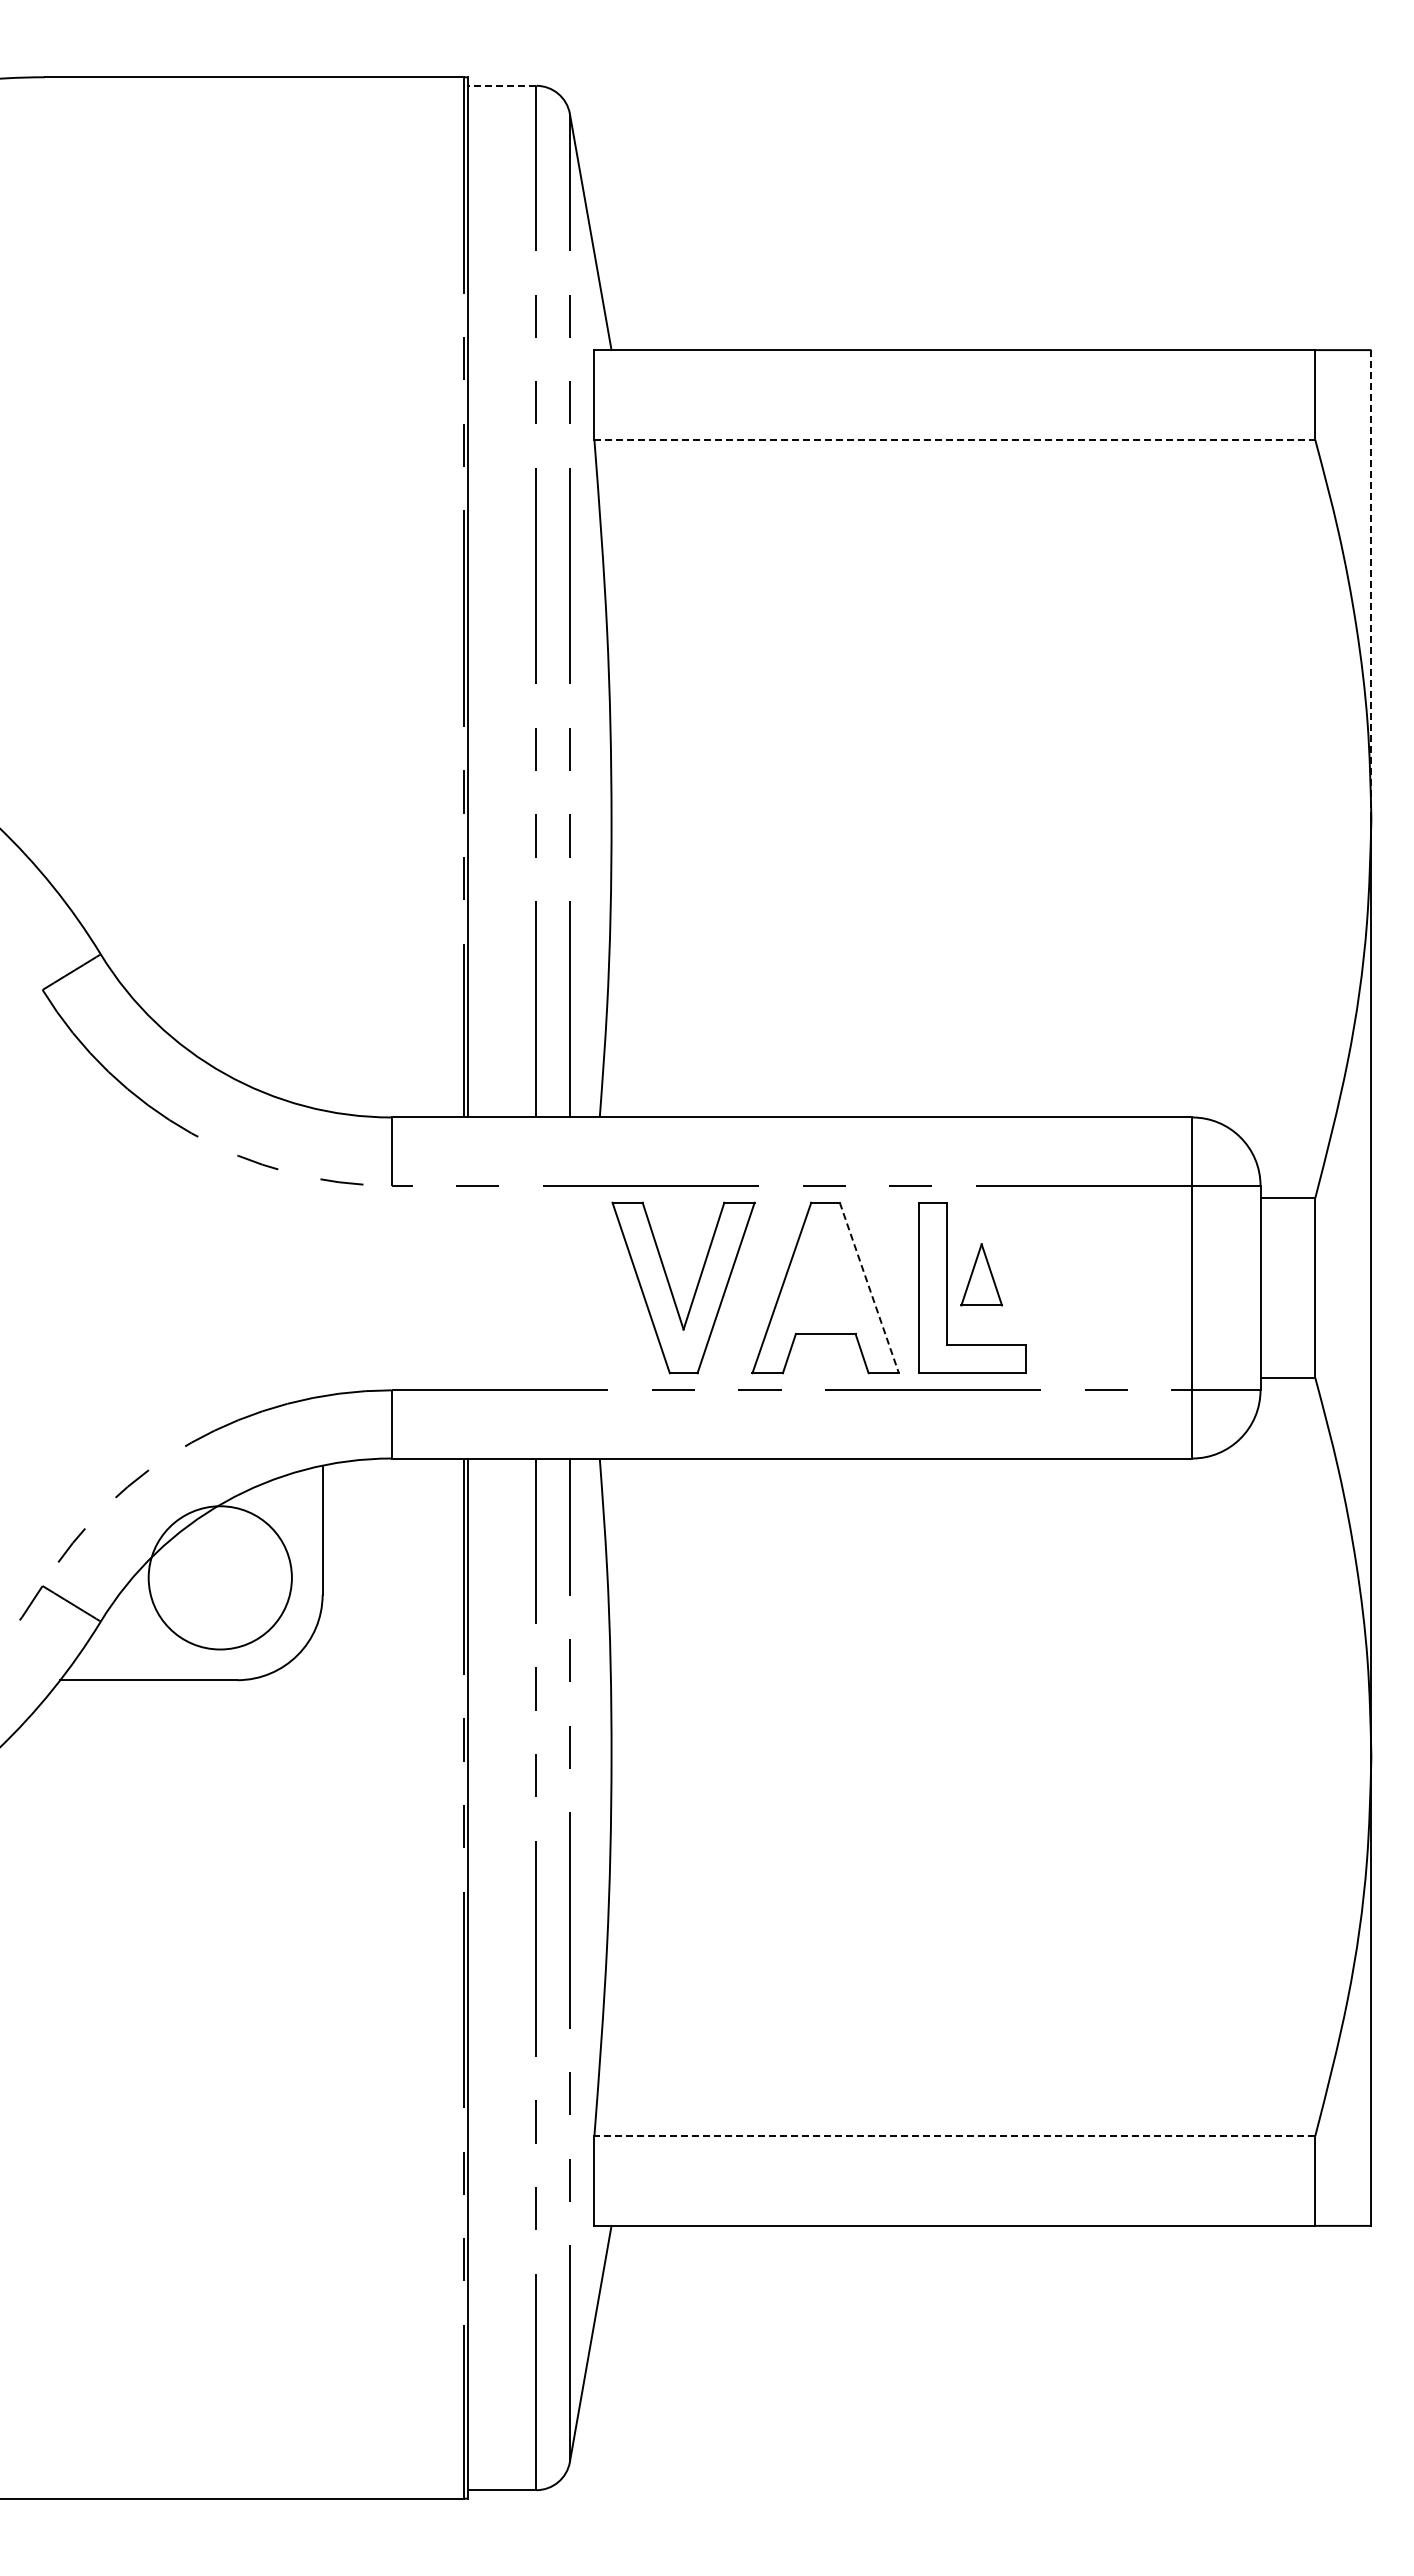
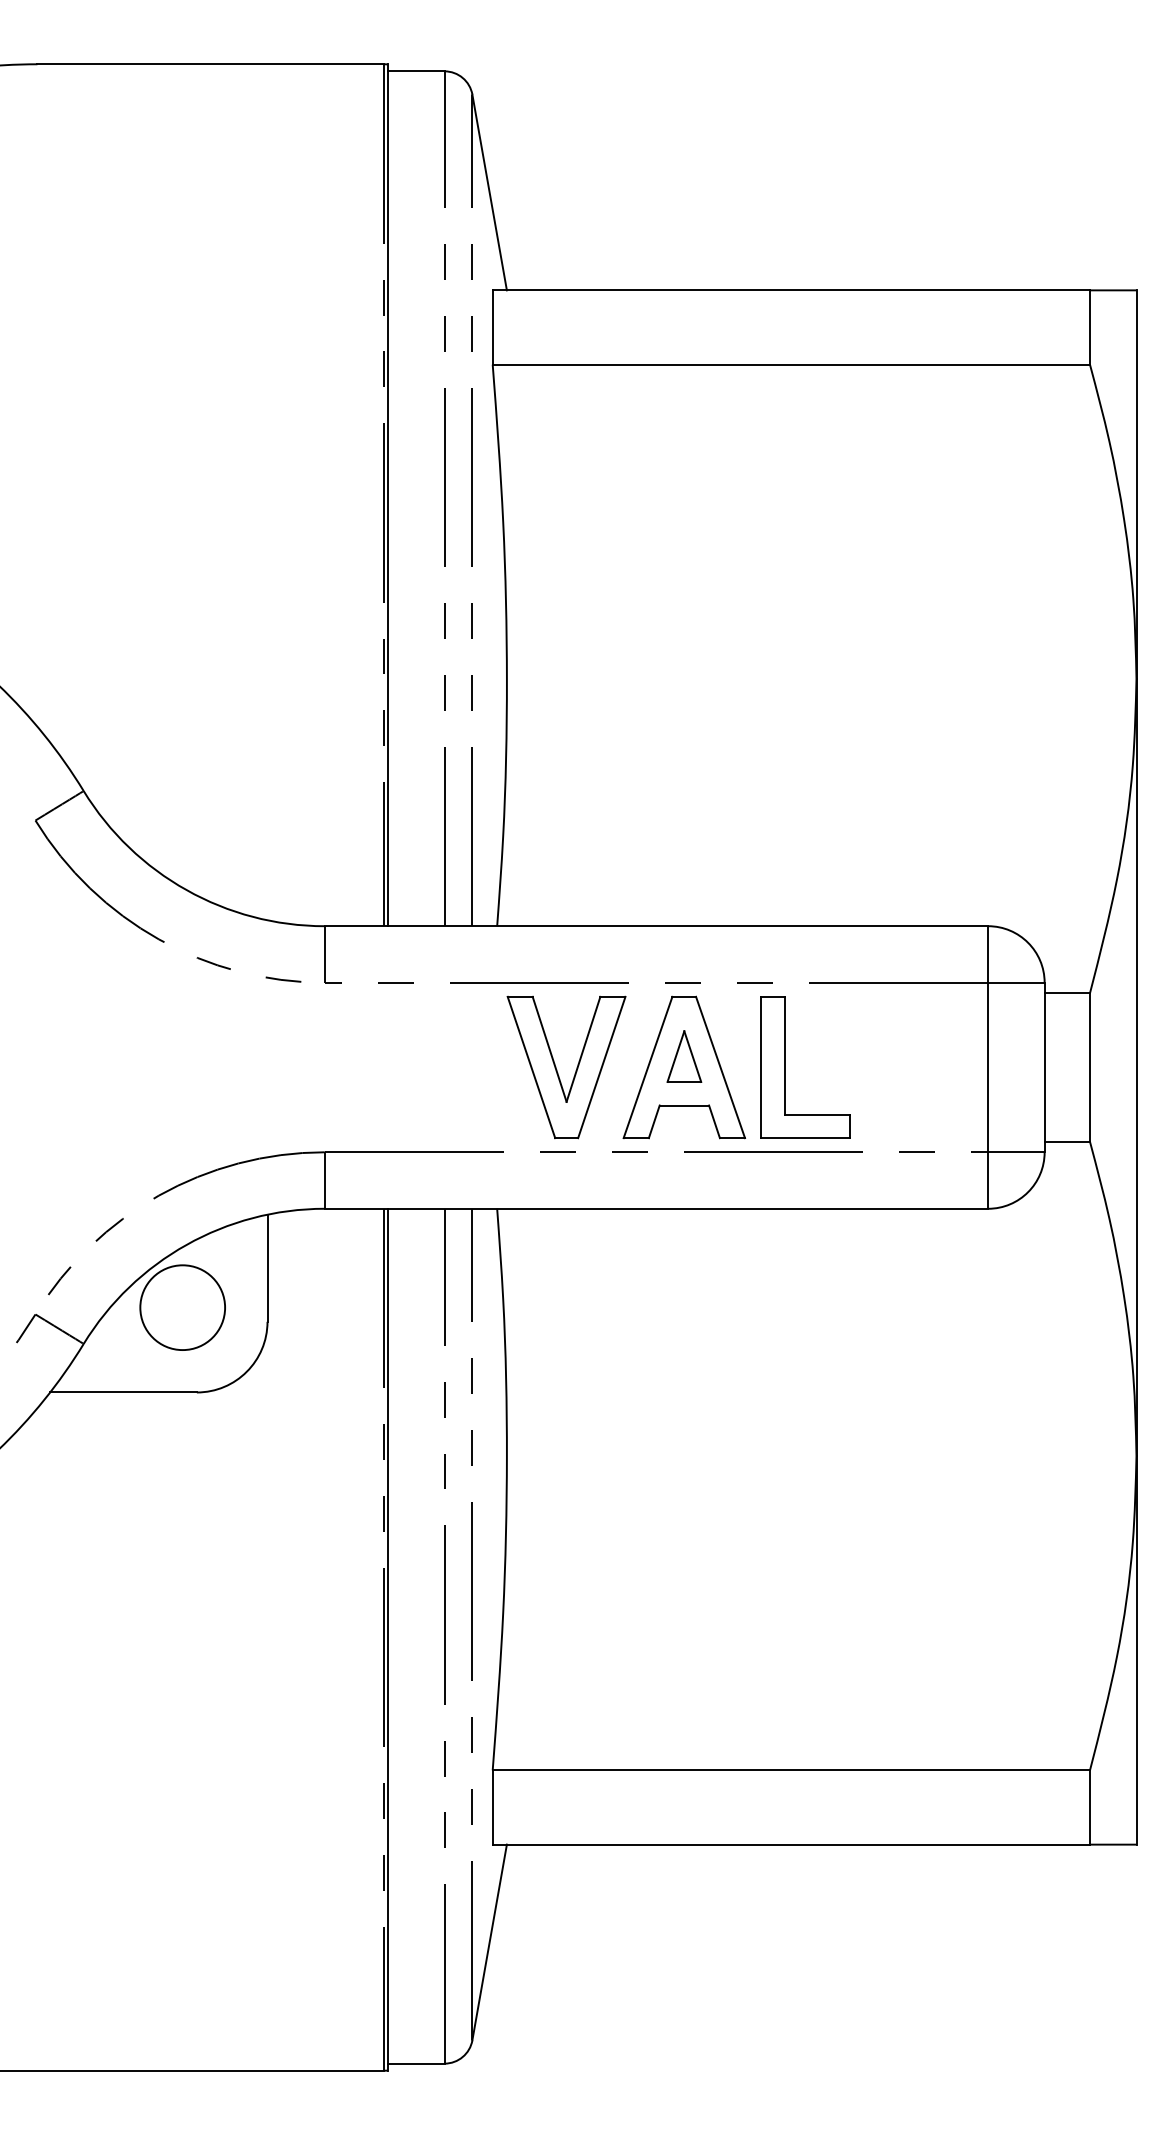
line: (501, 85) -> (415, 71), dashed -> solid
line: (955, 439) -> (791, 364), dashed -> solid
line: (1371, 584) -> (1136, 484), dashed -> solid
part: (981, 1274) -> (684, 1056), moved
line: (869, 1288) -> (720, 1067), dashed -> solid
circle: (220, 1577) -> (182, 1307), size x0.71
line: (954, 2136) -> (791, 1770), dashed -> solid

